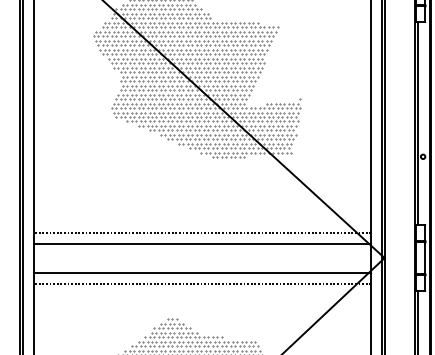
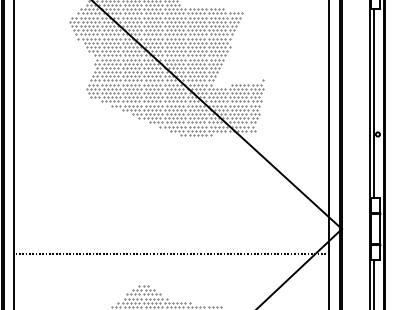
line: (202, 232) -> (171, 205), removed
line: (202, 244) -> (171, 216), removed
line: (202, 273) -> (171, 243), removed

